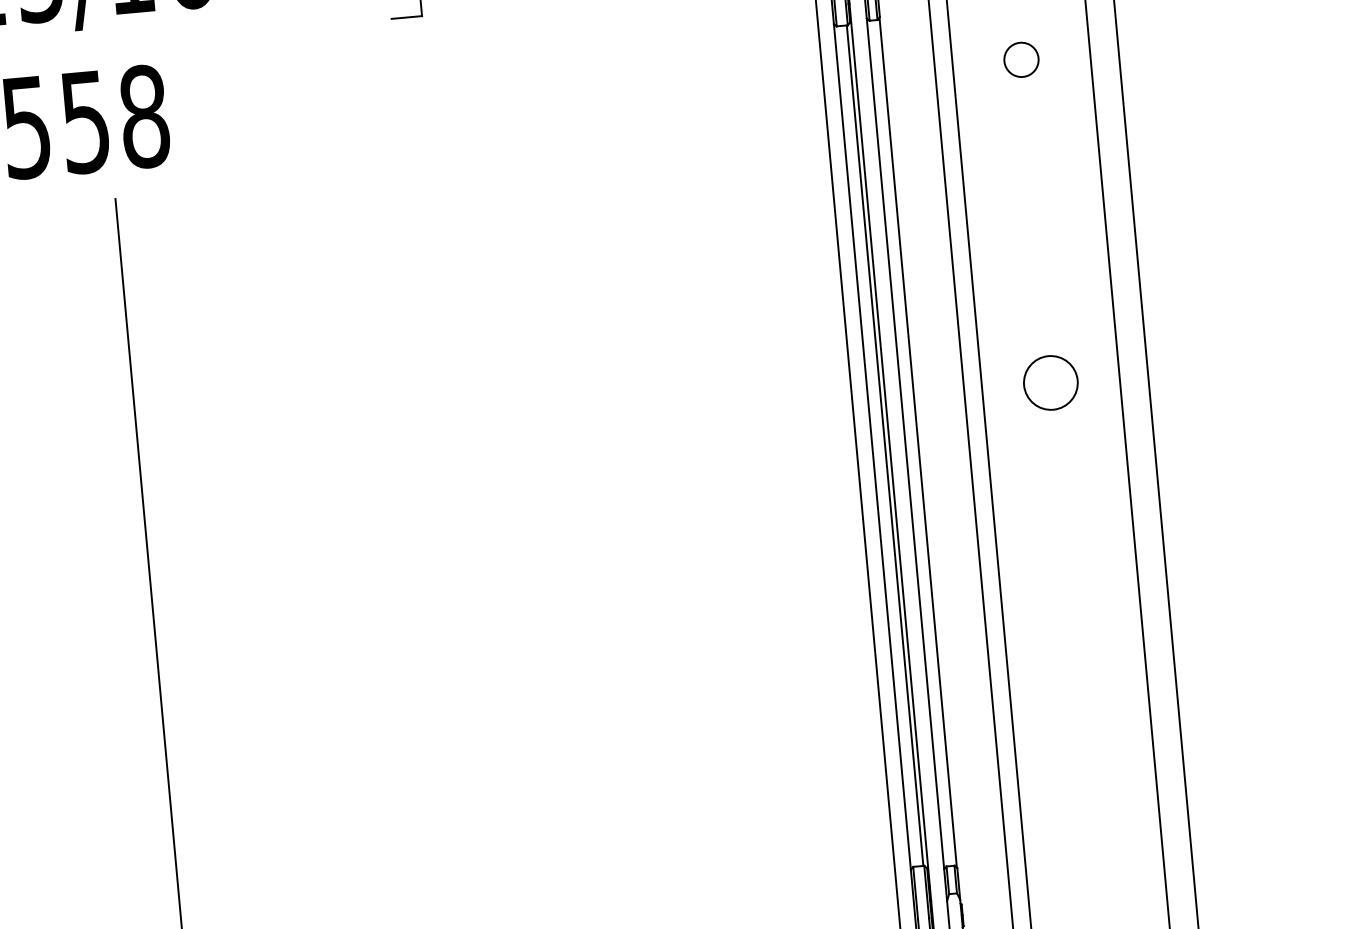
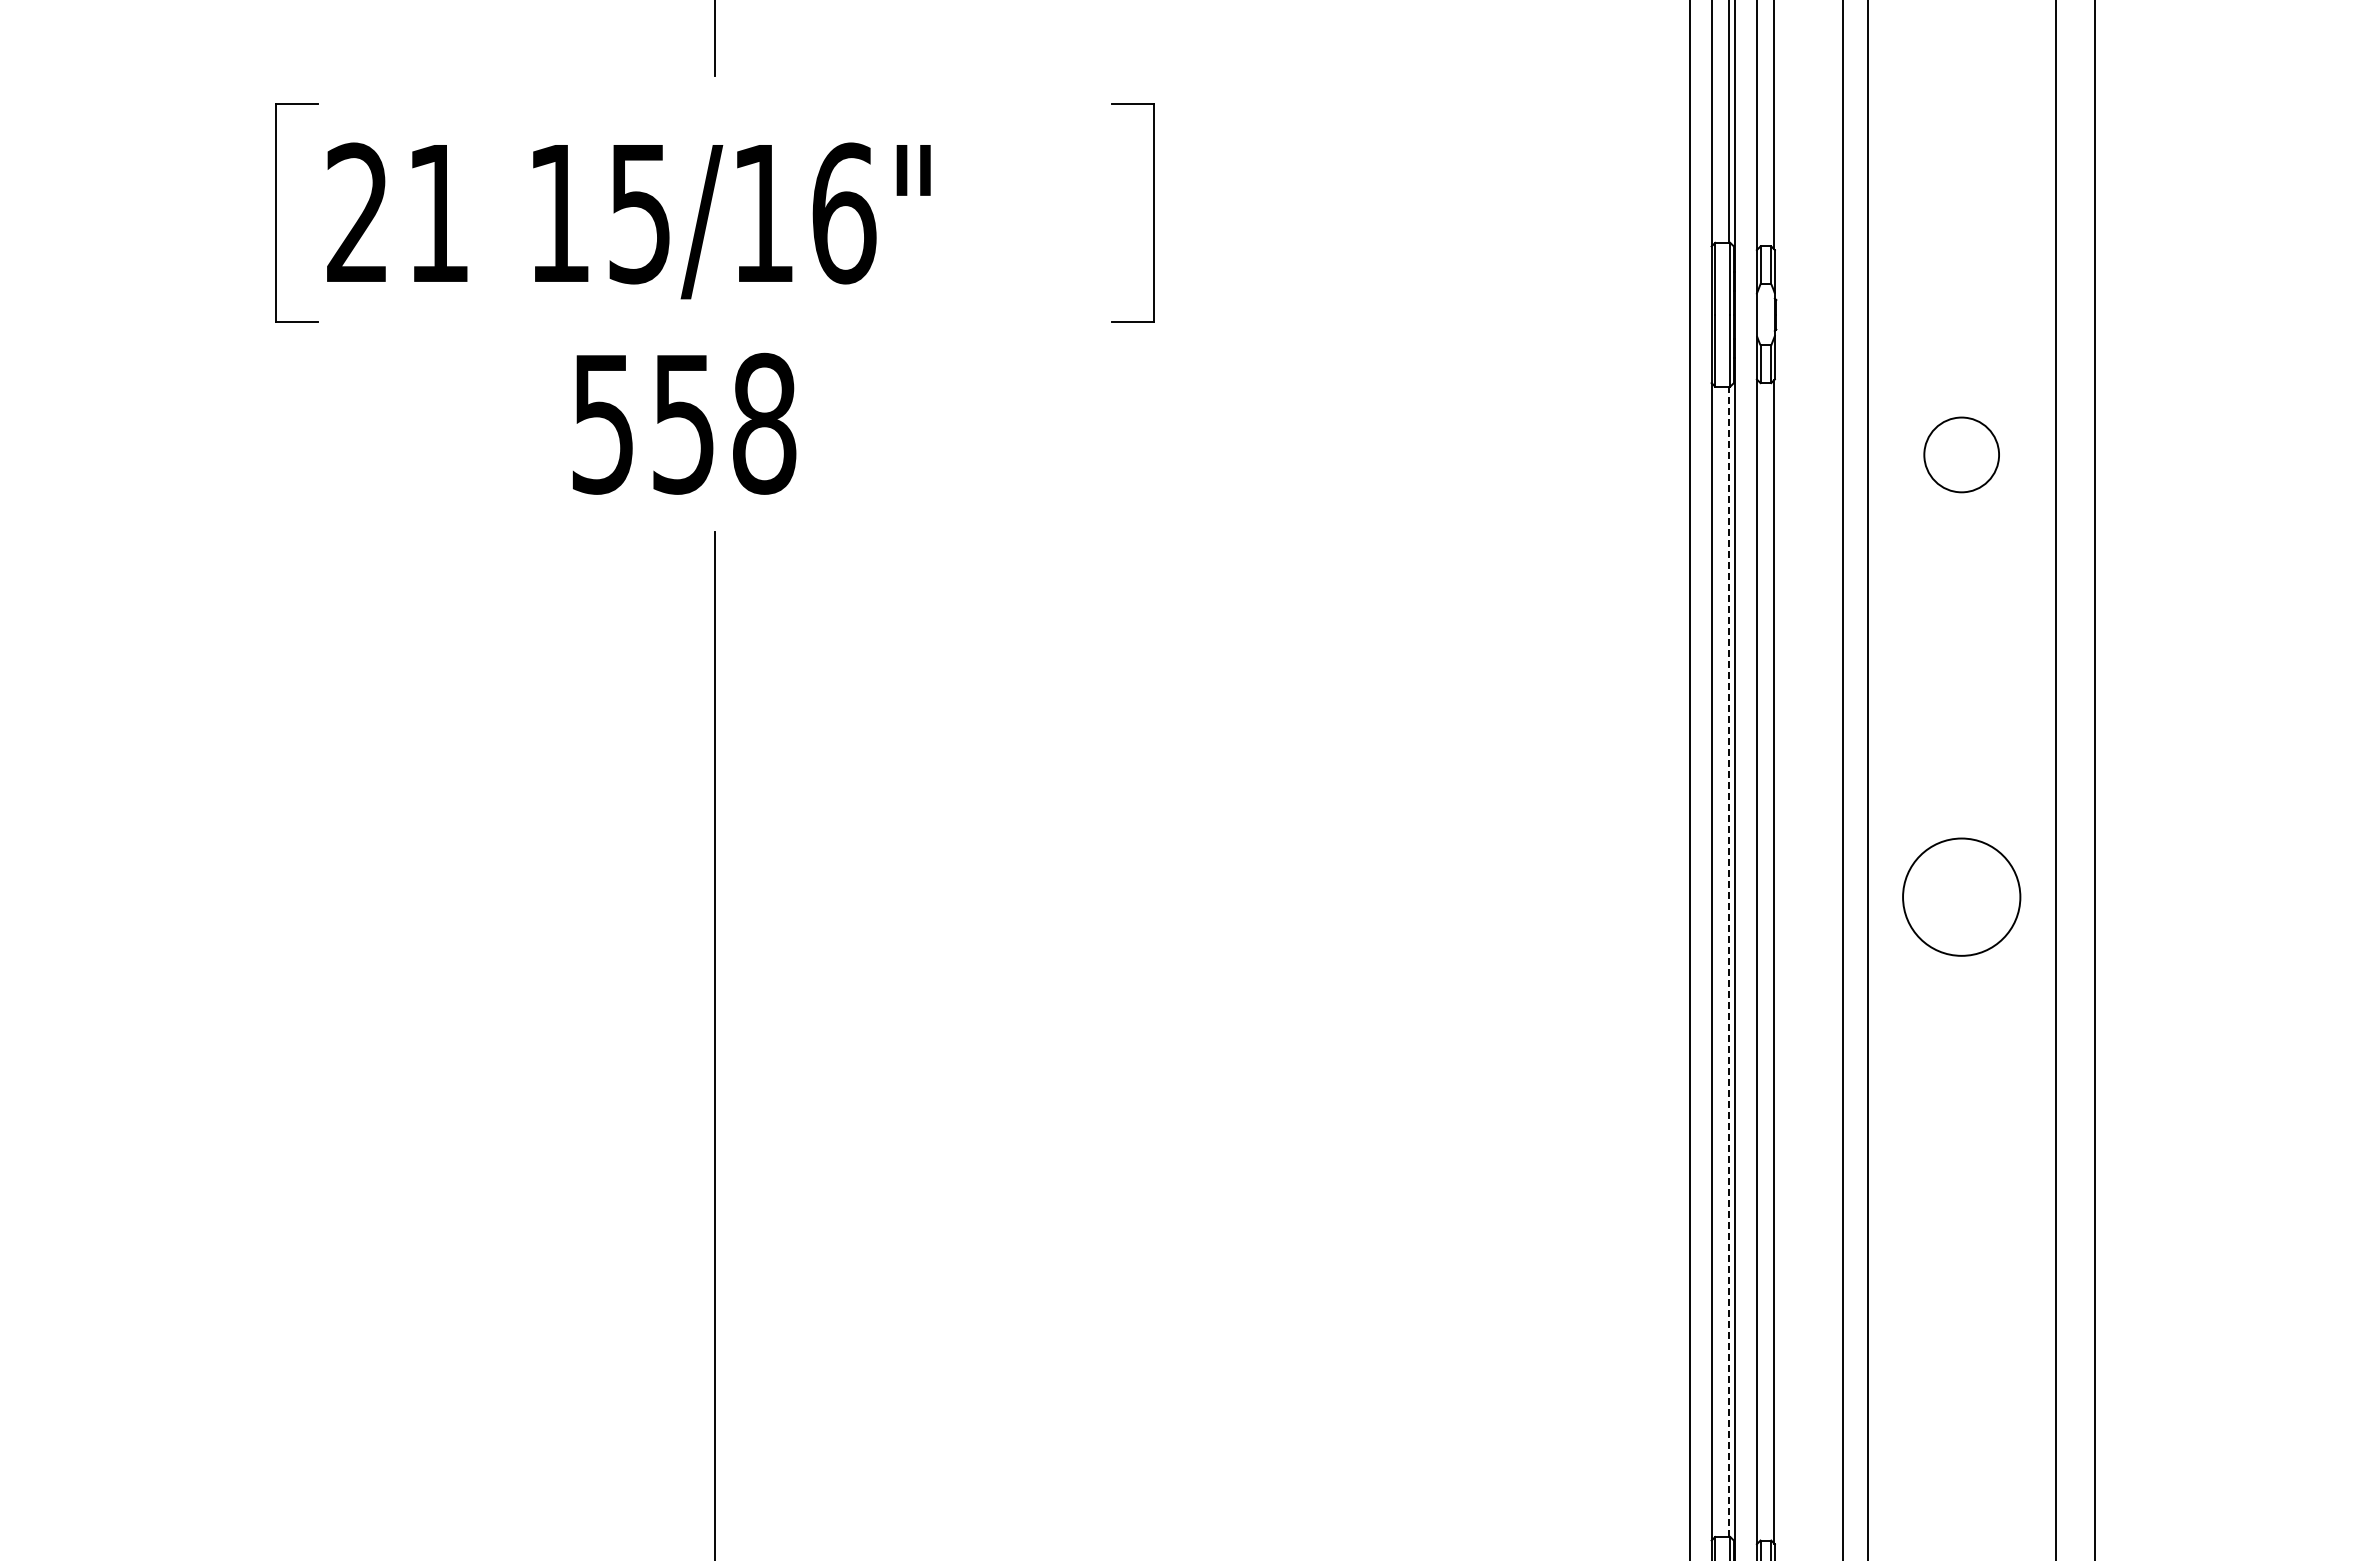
circle: (1021, 59) -> (1961, 454), size x1.6
circle: (1050, 382) -> (1961, 896), size x1.6
line: (885, 445) -> (1729, 961), solid -> dashed

